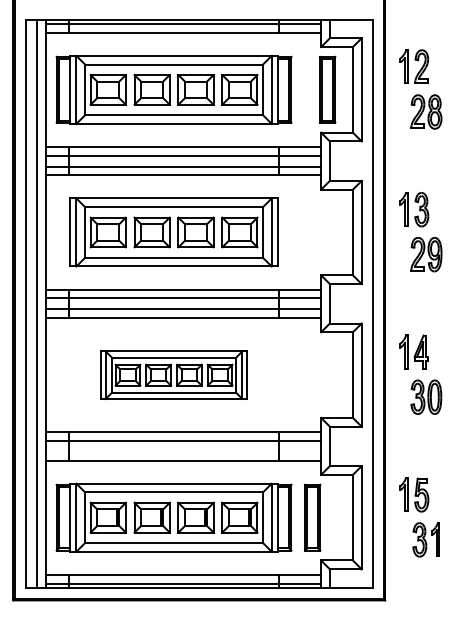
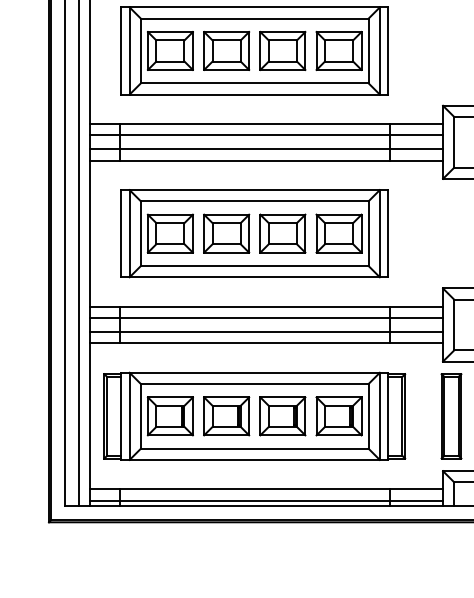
part: (173, 375) -> (253, 234), size x1.43
line: (183, 451) -> (266, 331), added
part: (312, 517) -> (451, 416), moved

